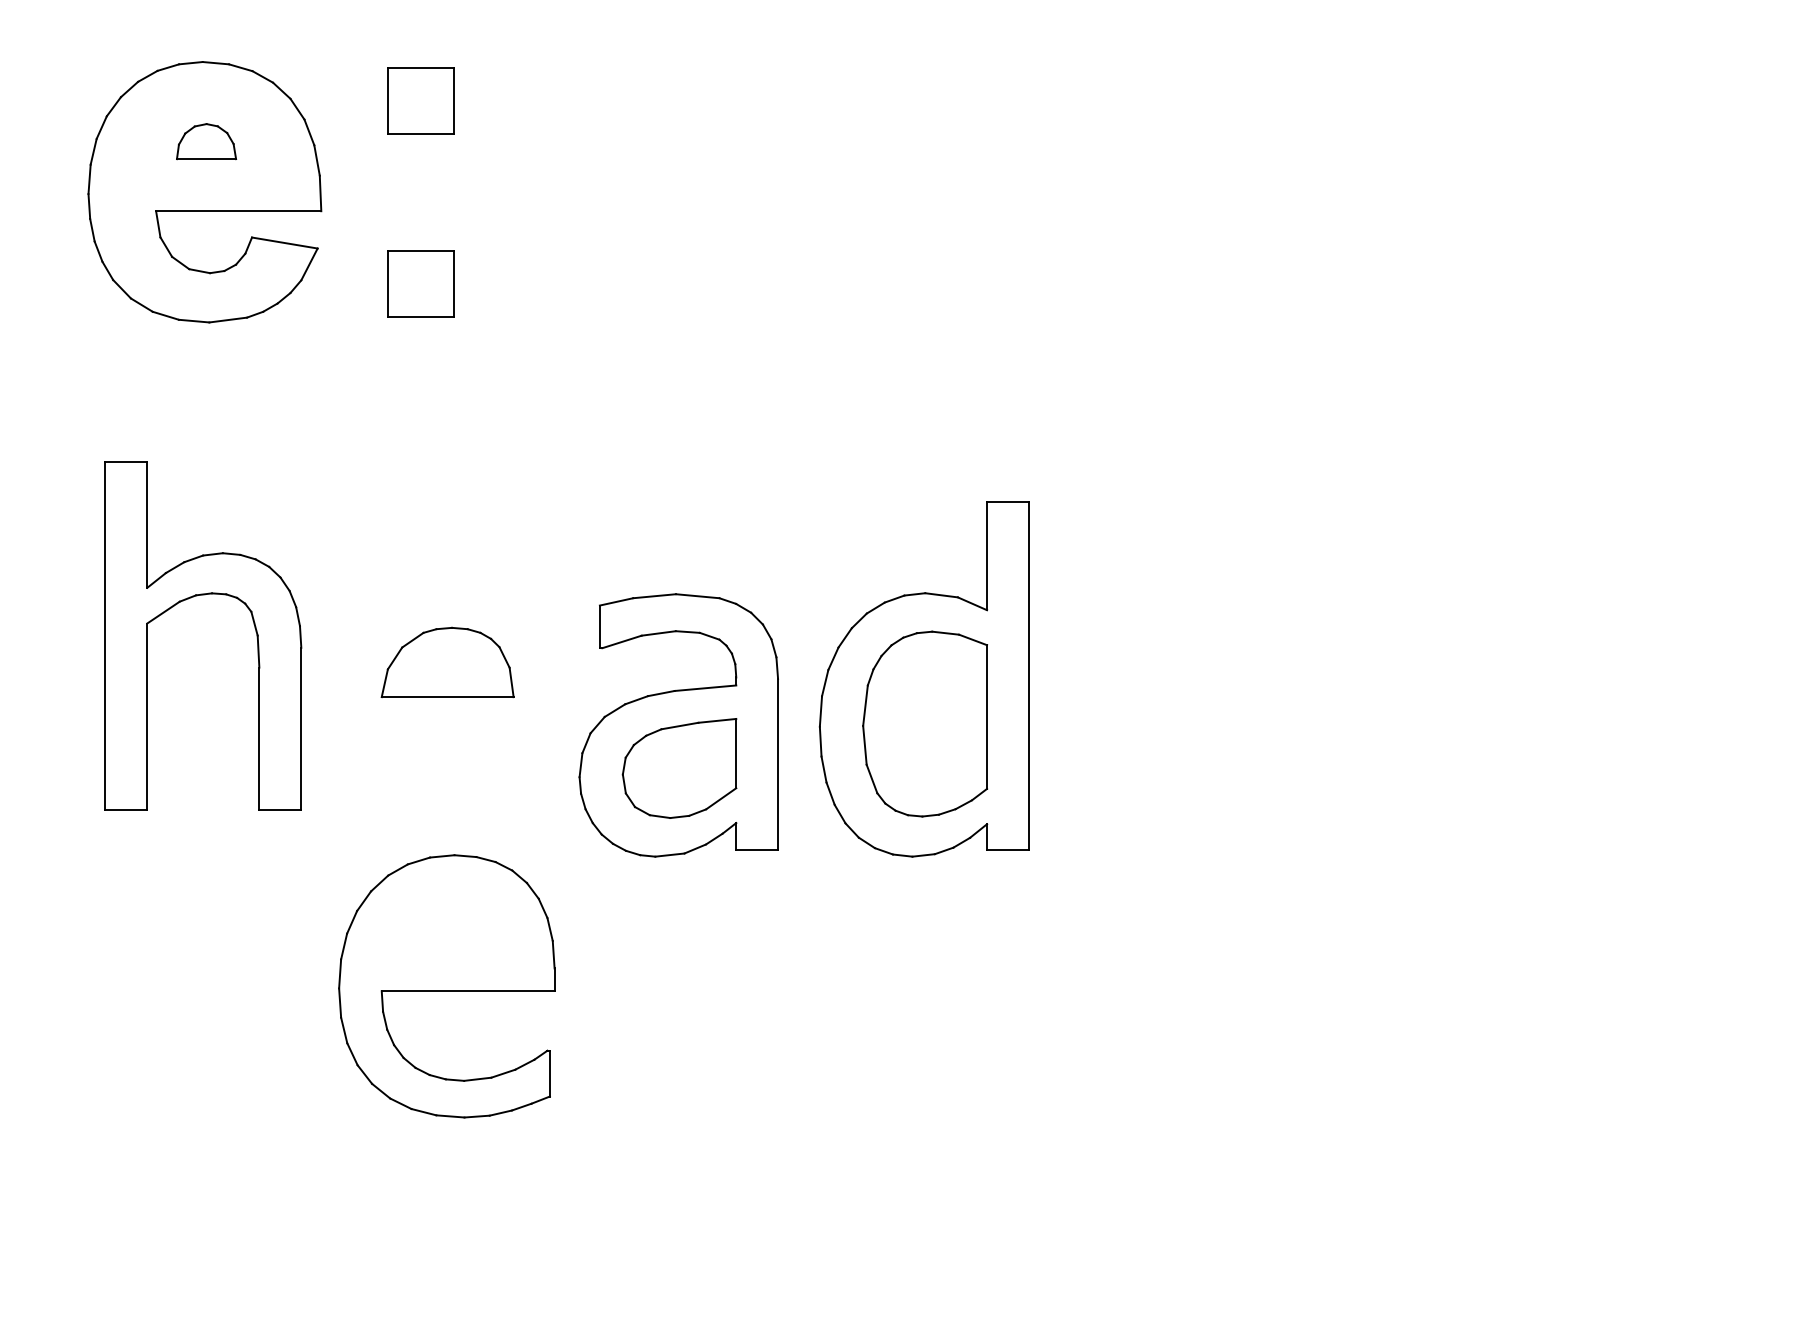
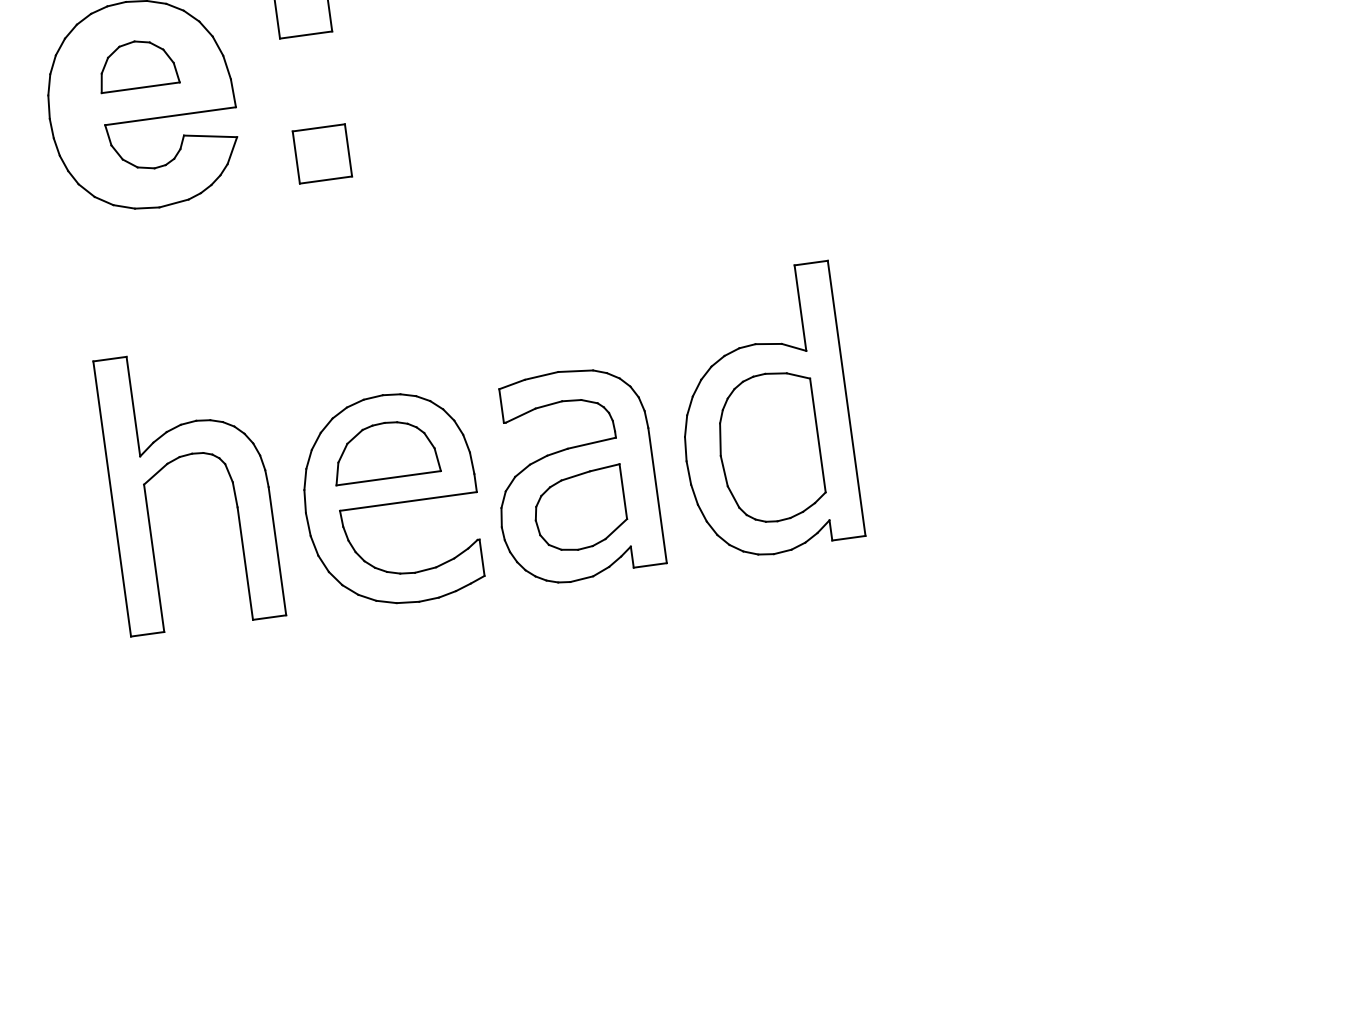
part: (206, 141) -> (137, 64), size x1.67
part: (191, 598) -> (176, 460), moved
part: (446, 986) -> (390, 500), moved

